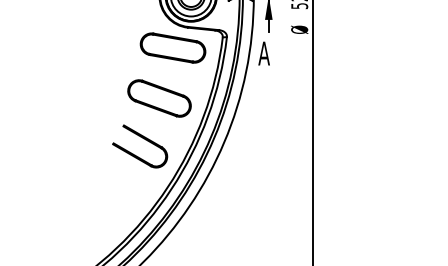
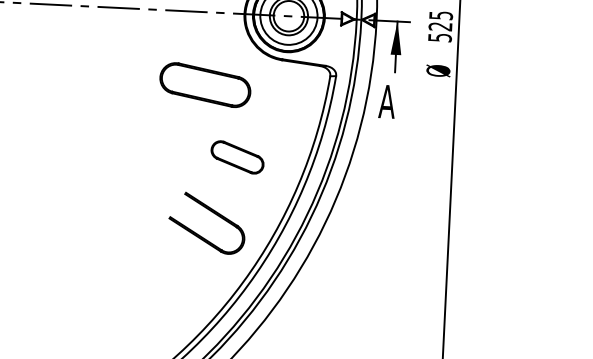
part: (172, 47) -> (204, 84), moved
part: (159, 98) -> (237, 157), size x0.6

